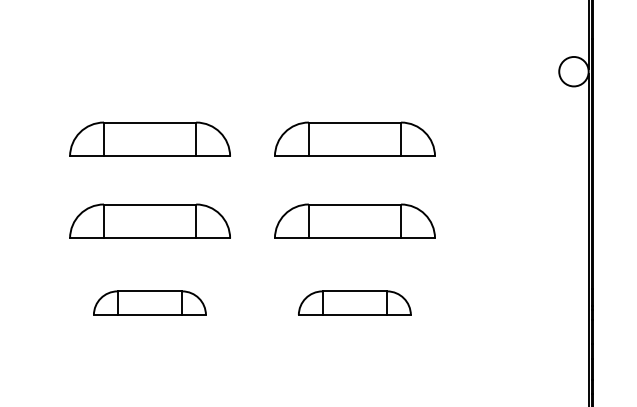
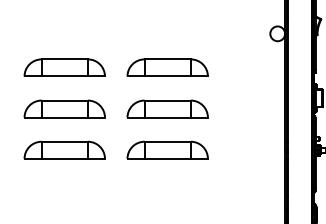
part: (149, 301) -> (64, 149), size x1.43
part: (354, 301) -> (167, 149), size x1.43

